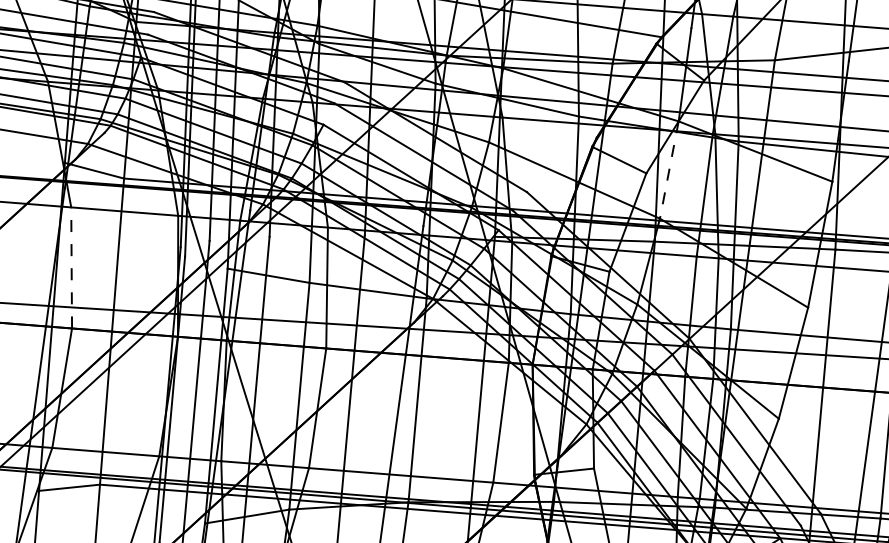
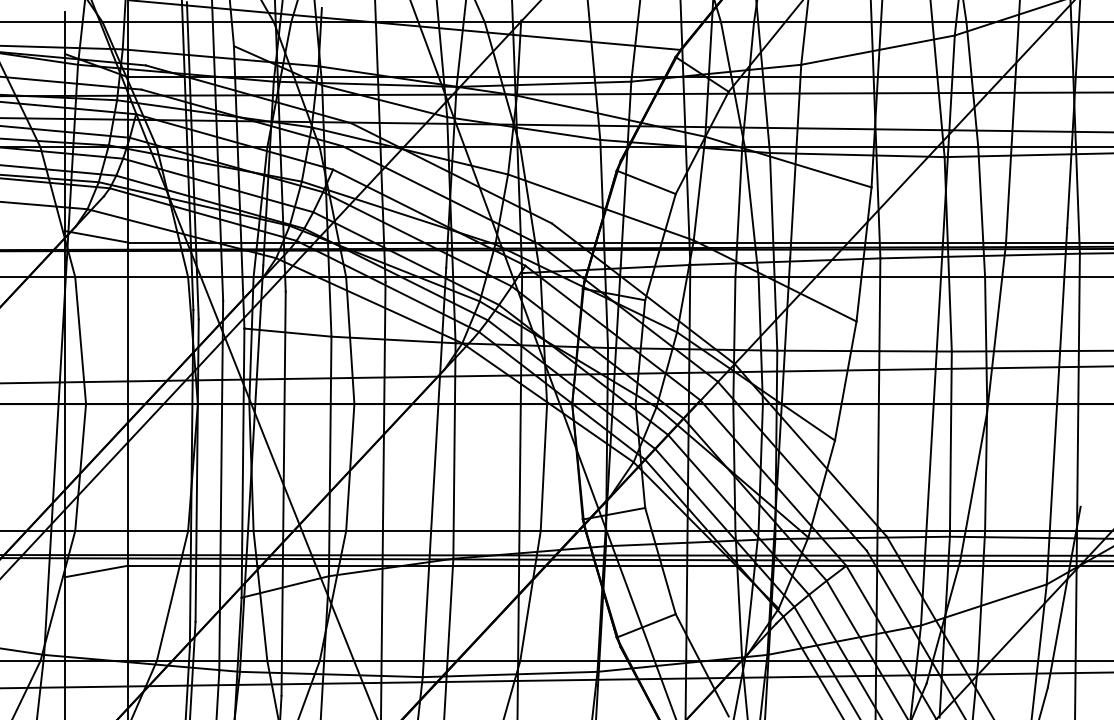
line: (669, 170) -> (699, 189), dashed -> solid
line: (71, 267) -> (80, 340), dashed -> solid

